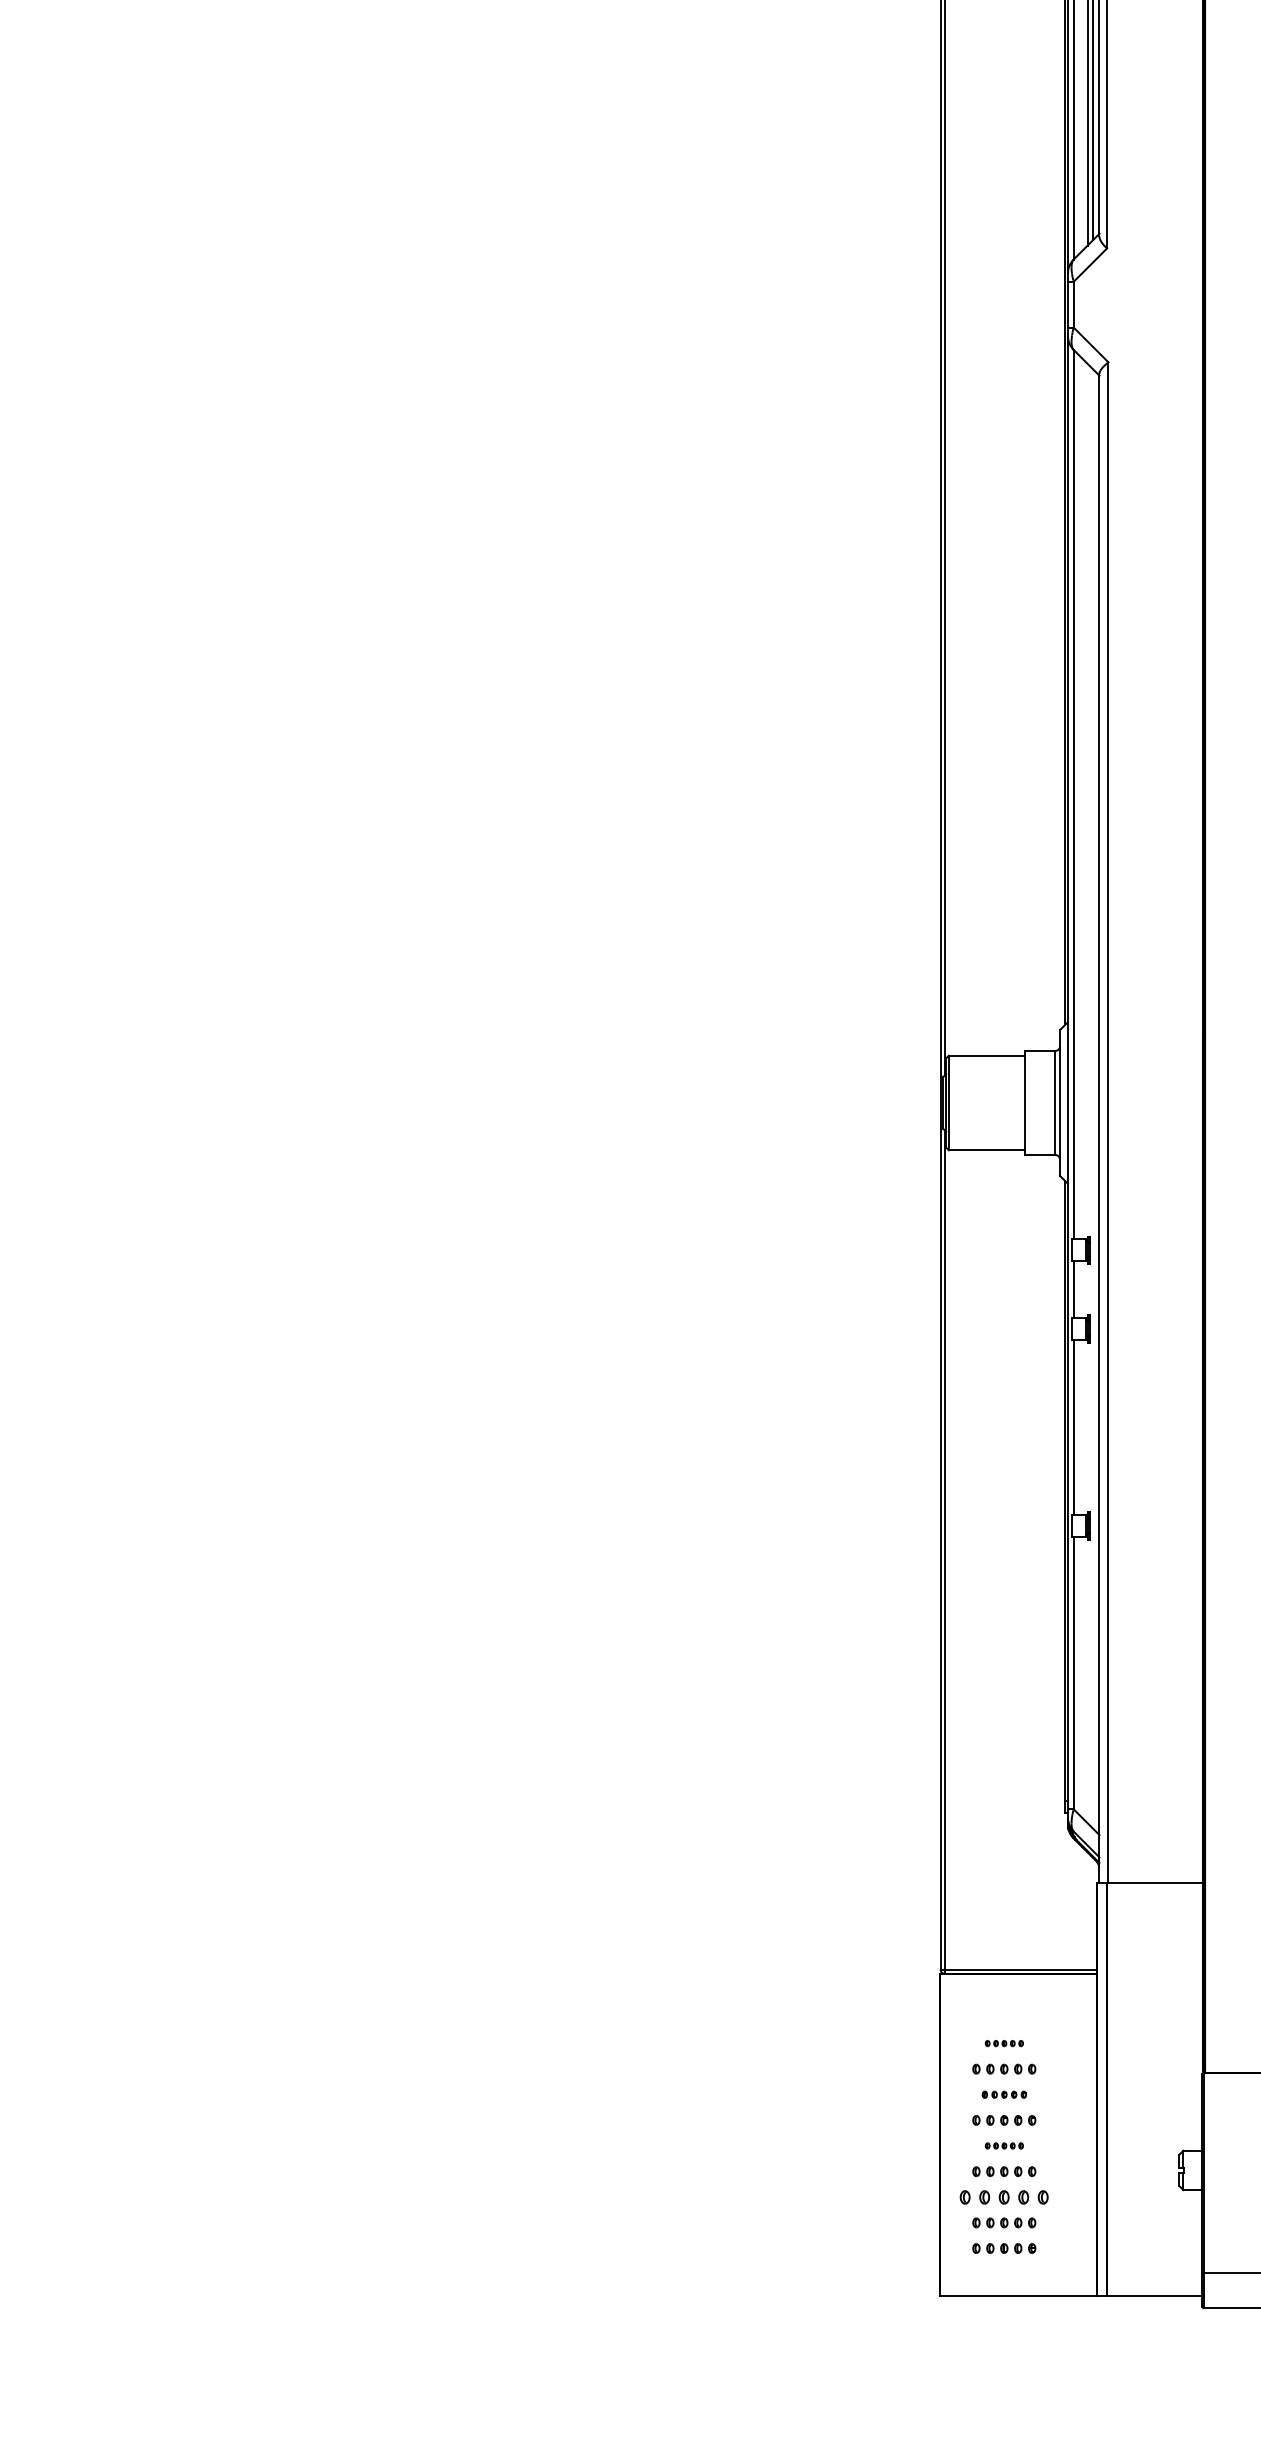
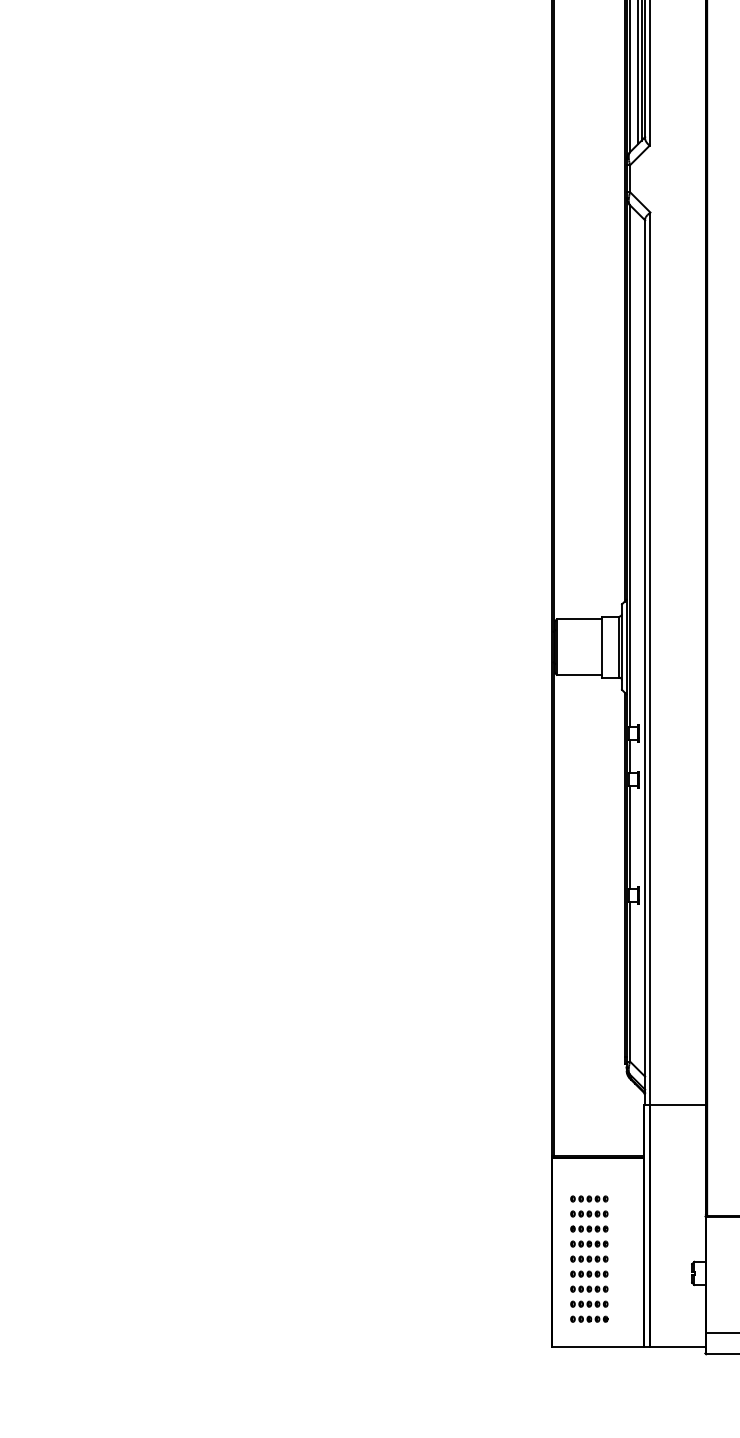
part: (1004, 2042) -> (589, 1198), size x1.67
part: (1004, 2093) -> (589, 1228), size x1.43
part: (1004, 2144) -> (589, 1258), size x1.67
part: (1004, 2196) -> (589, 1288), size x0.71

